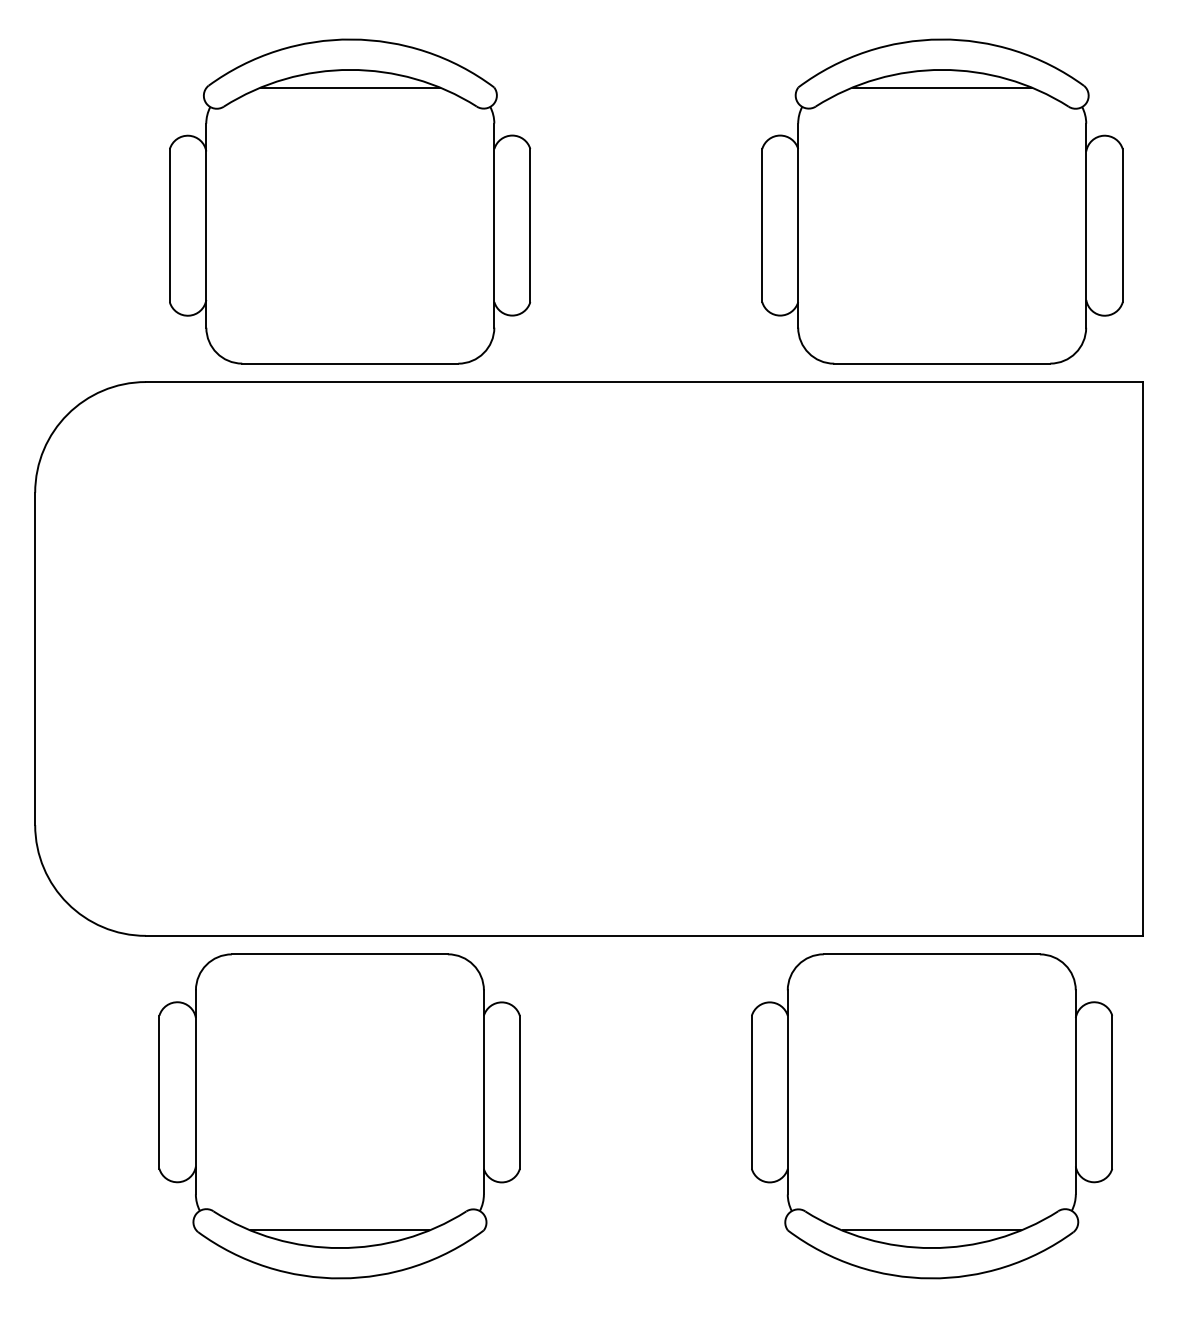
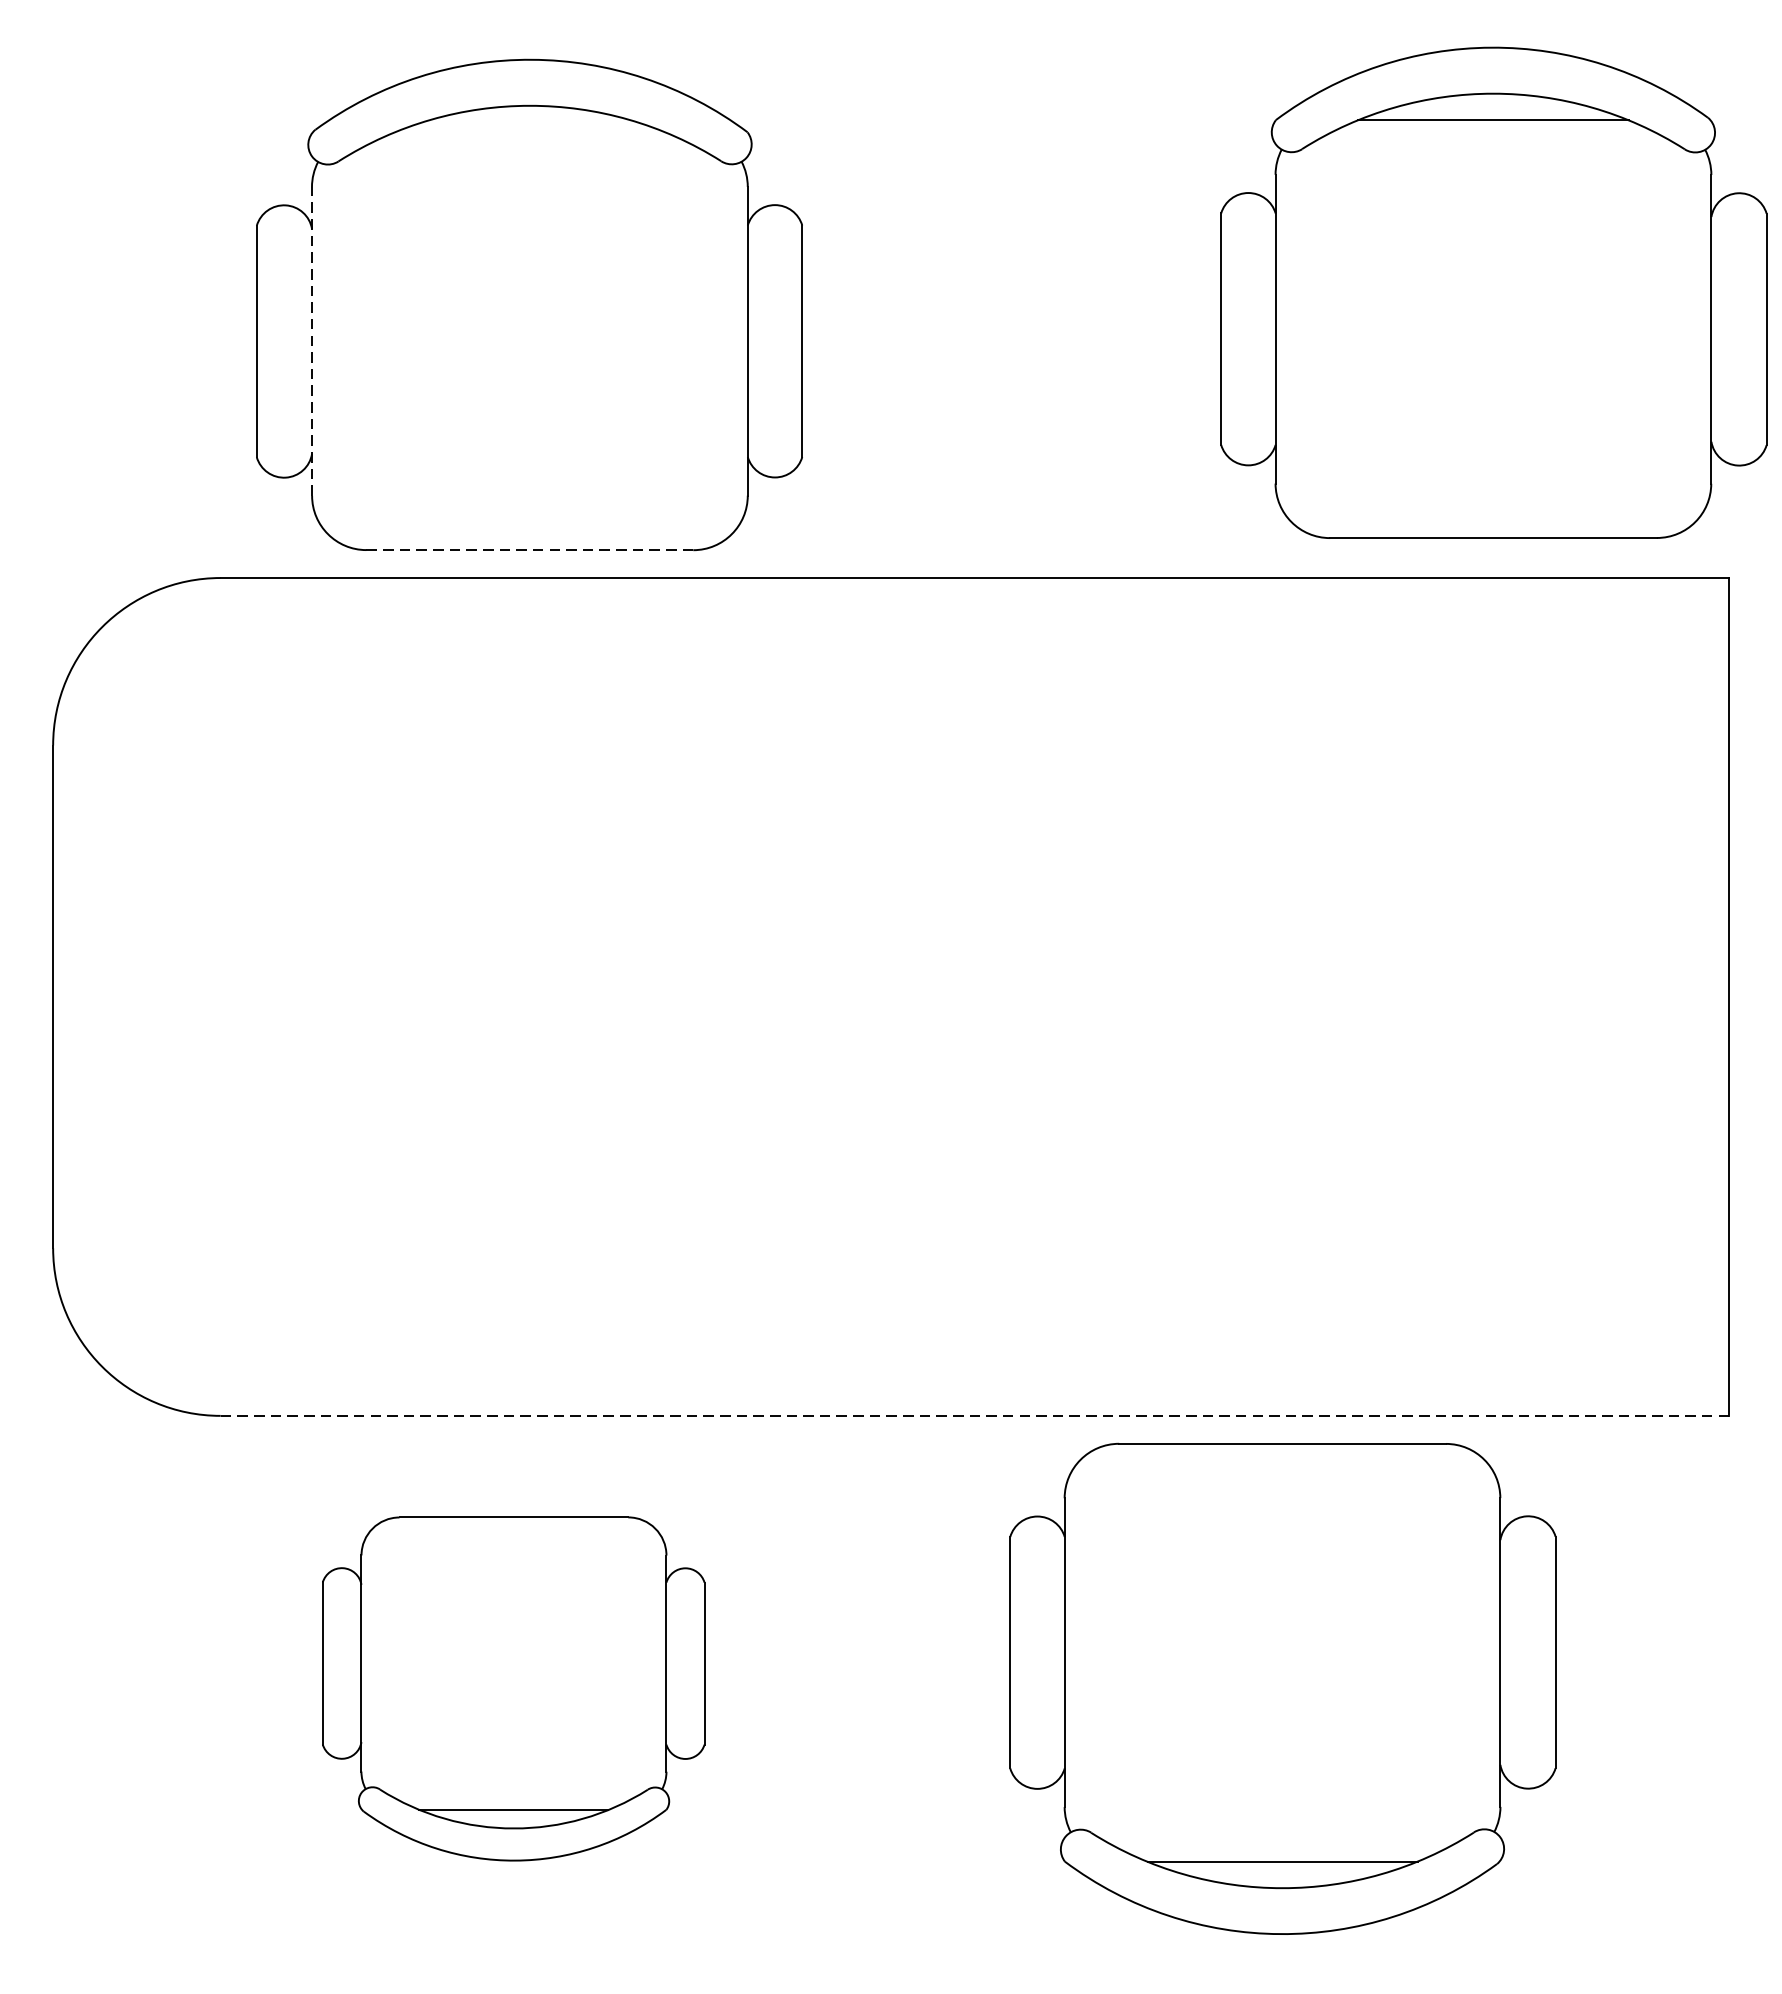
line: (350, 87) -> (530, 132), removed
part: (942, 201) -> (1493, 292), moved
line: (206, 225) -> (312, 341), solid -> dashed
line: (349, 363) -> (528, 549), solid -> dashed
line: (644, 935) -> (974, 1415), solid -> dashed
part: (339, 1116) -> (513, 1689), size x0.7
part: (931, 1116) -> (1282, 1689), moved

